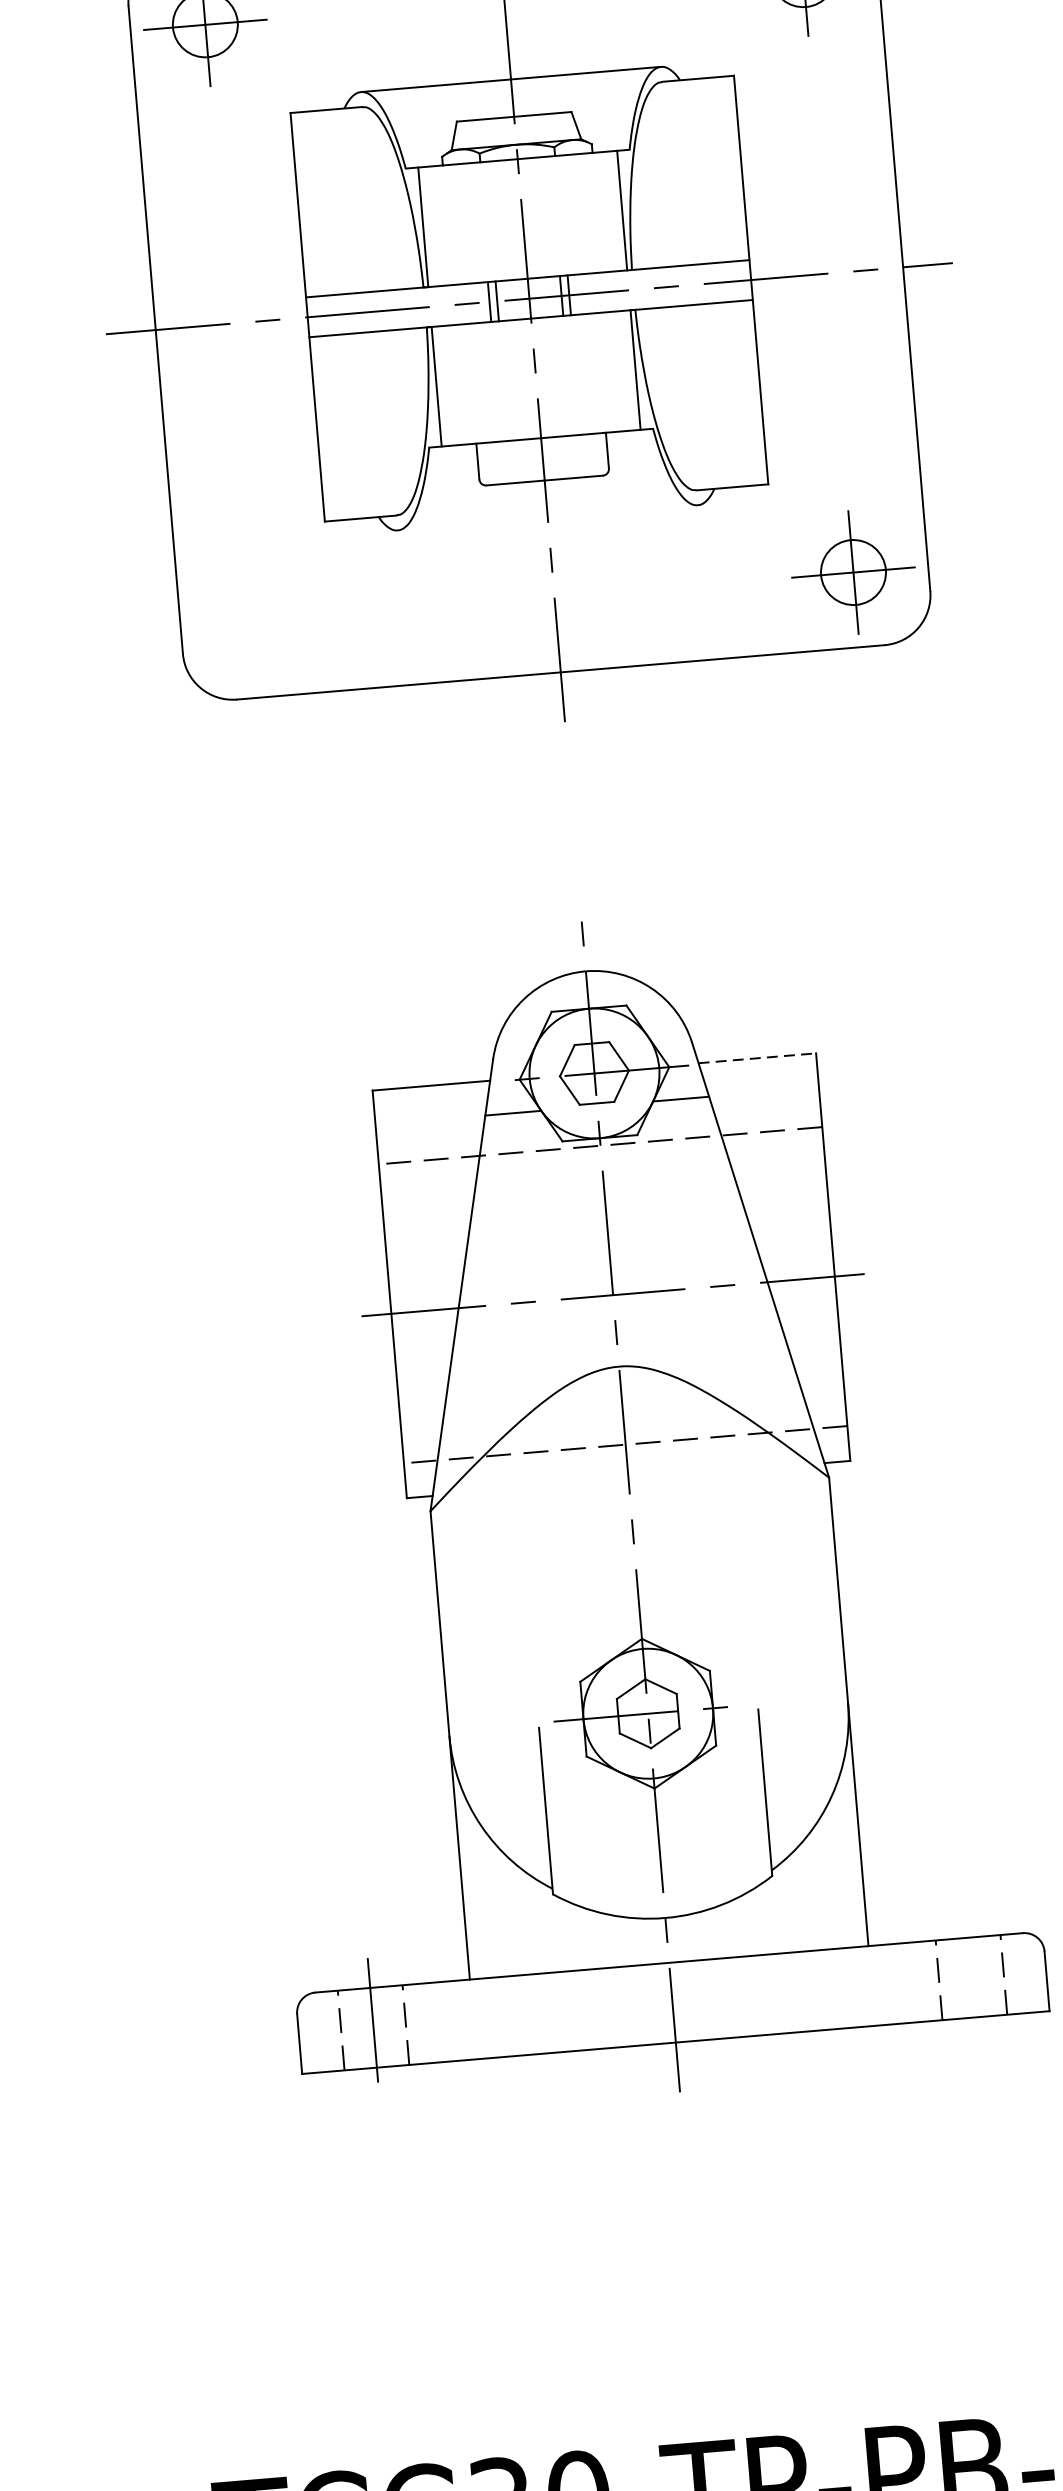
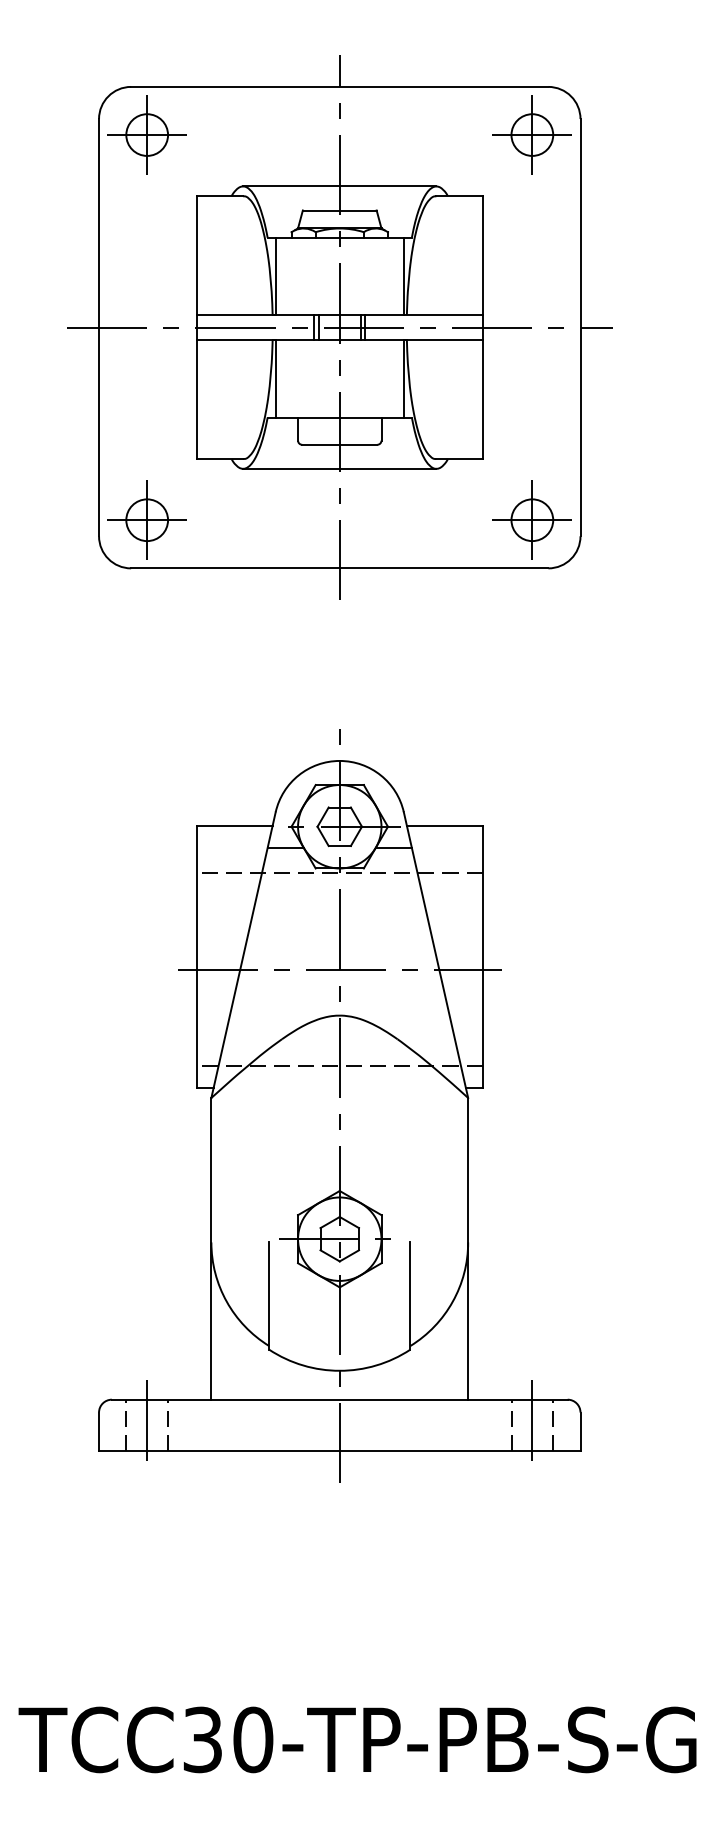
line: (547, 517) -> (339, 468), added
part: (254, 621) -> (146, 519), added
line: (756, 1057) -> (444, 825), dashed -> solid
line: (971, 1977) -> (532, 1425), added

